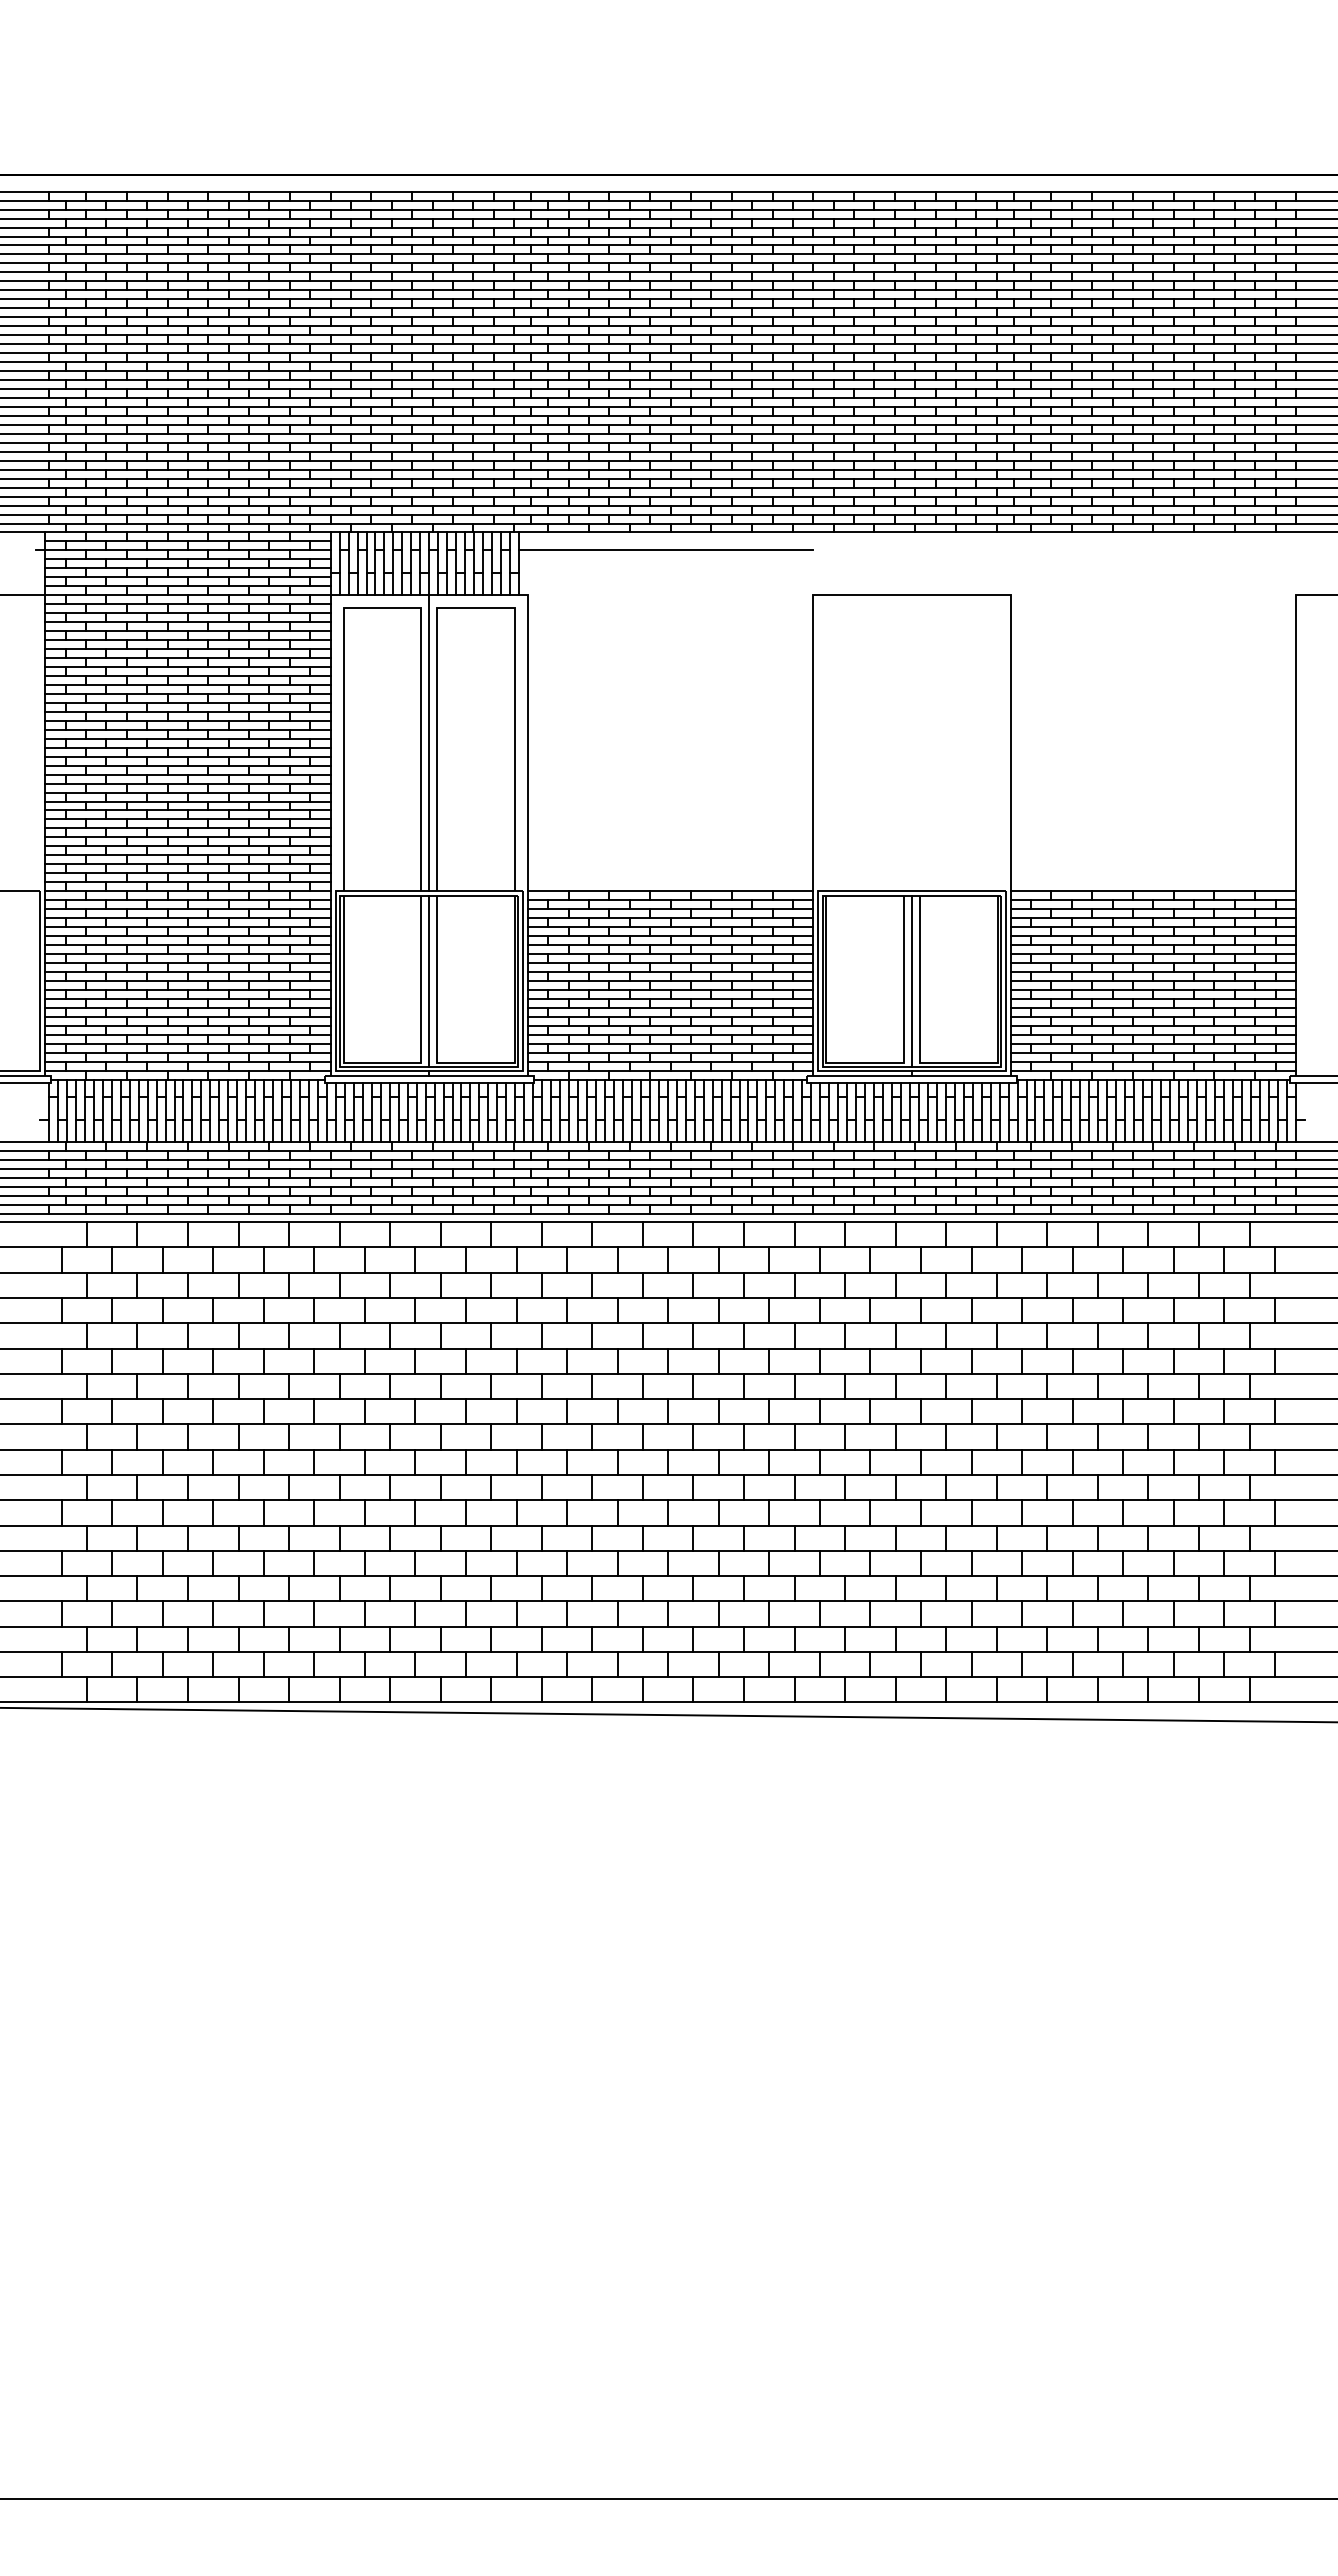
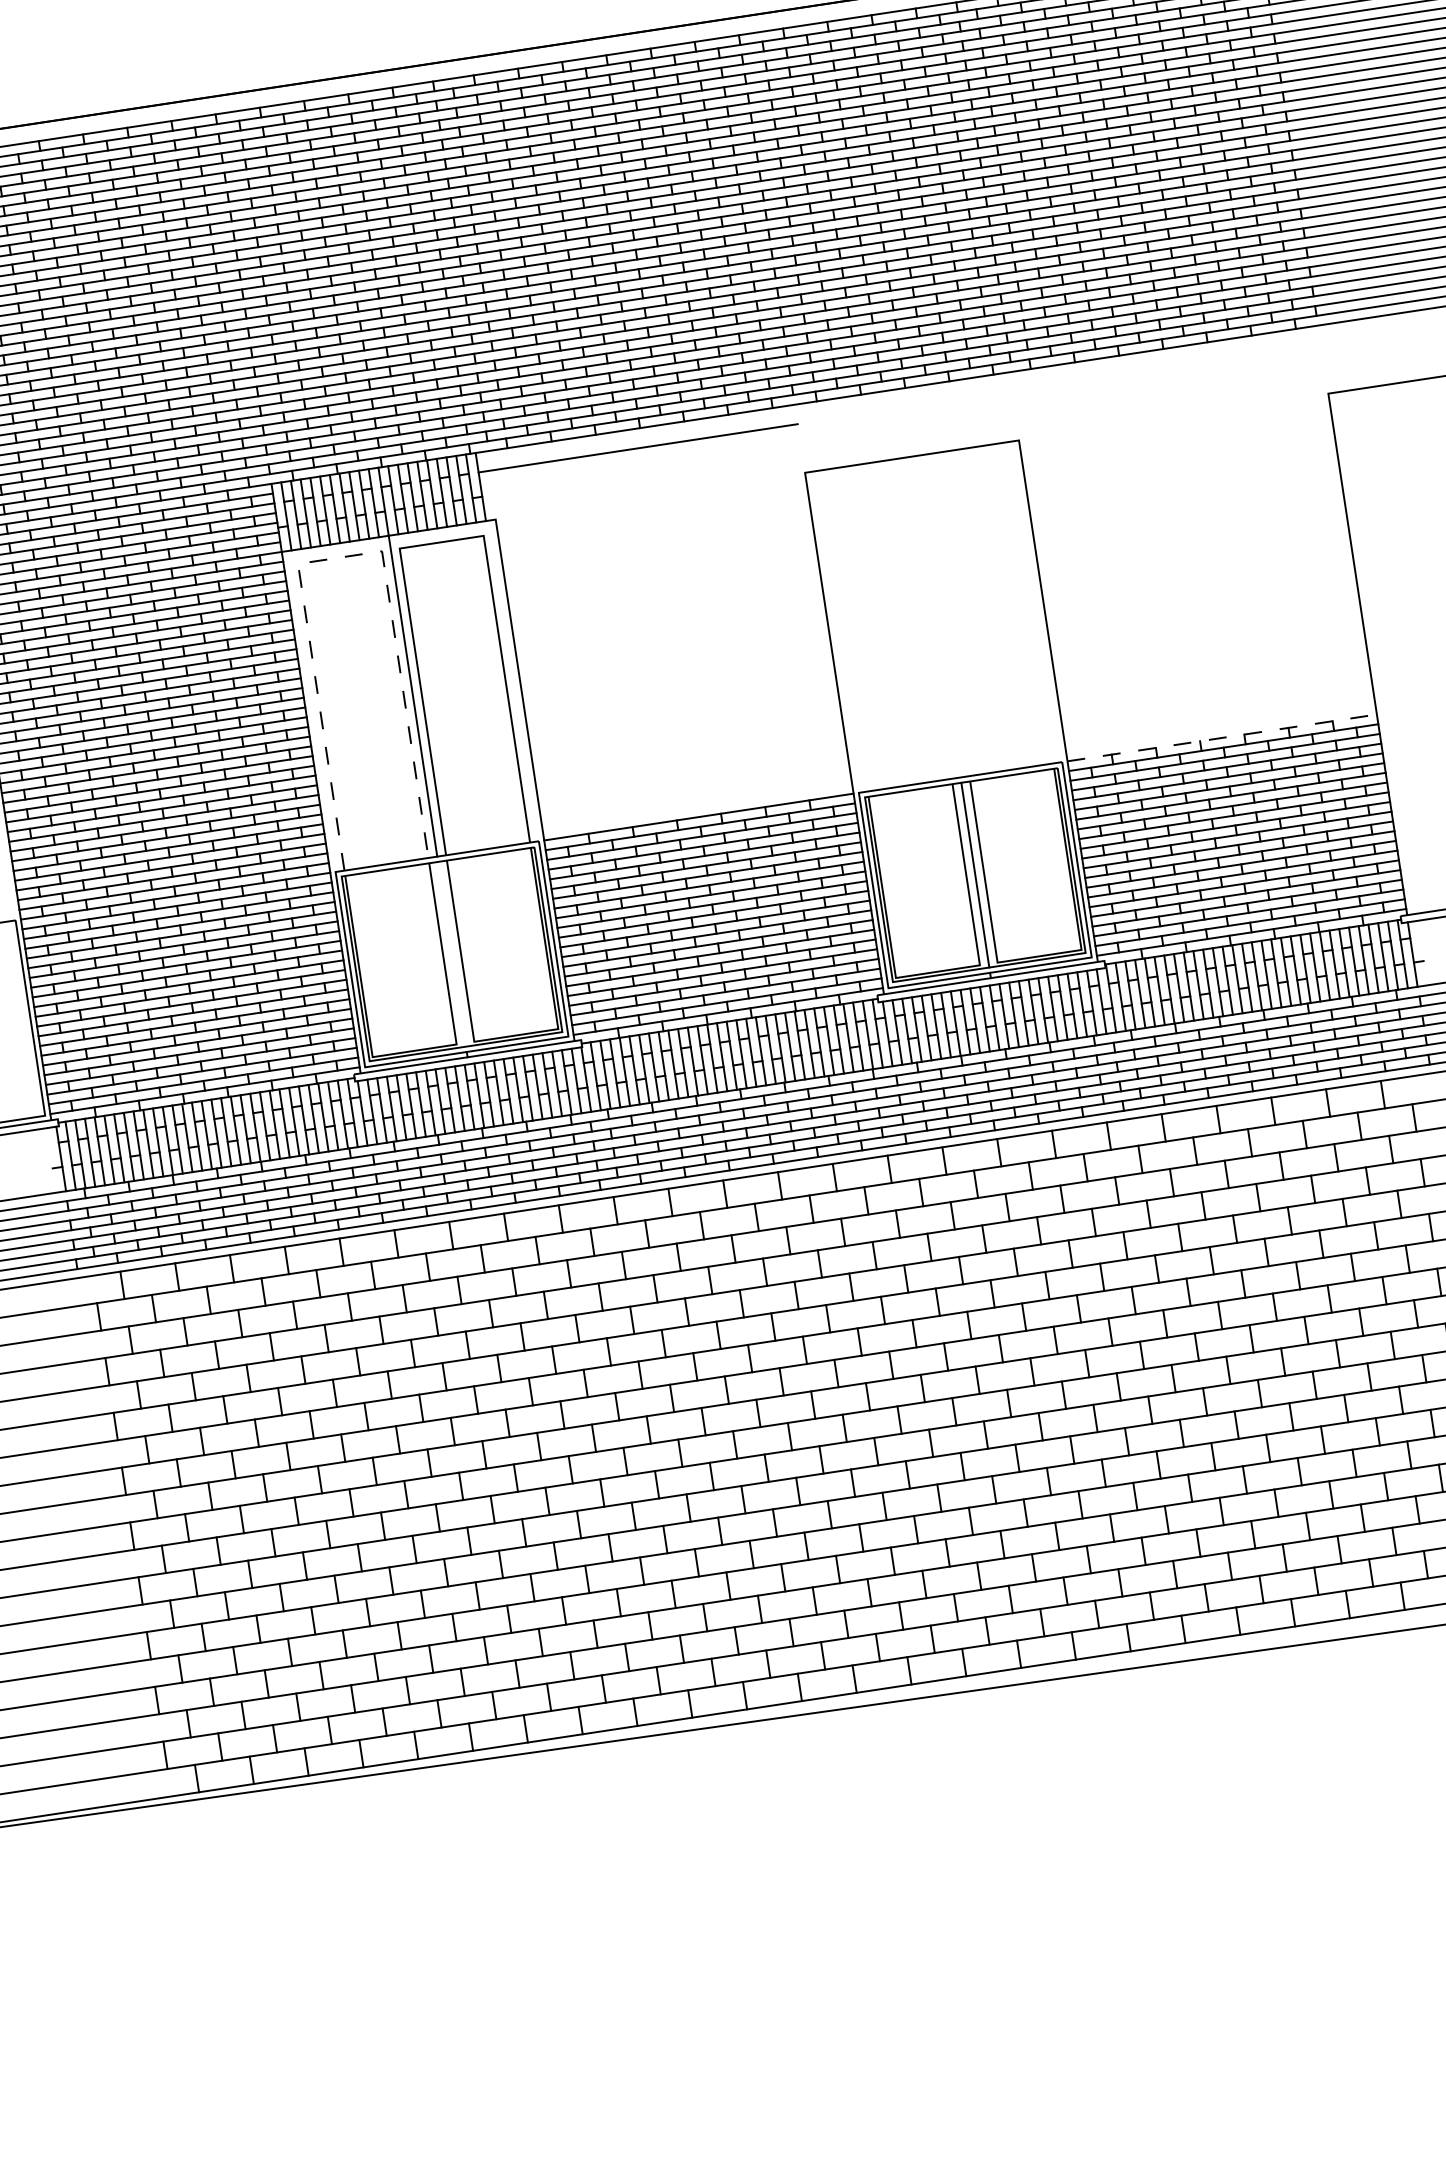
line: (382, 608) -> (340, 557), solid -> dashed
line: (1153, 891) -> (1222, 738), solid -> dashed
line: (429, 981) -> (452, 954), removed

